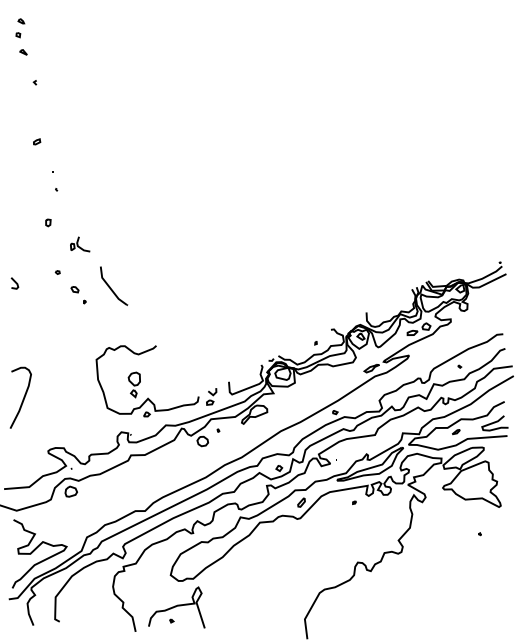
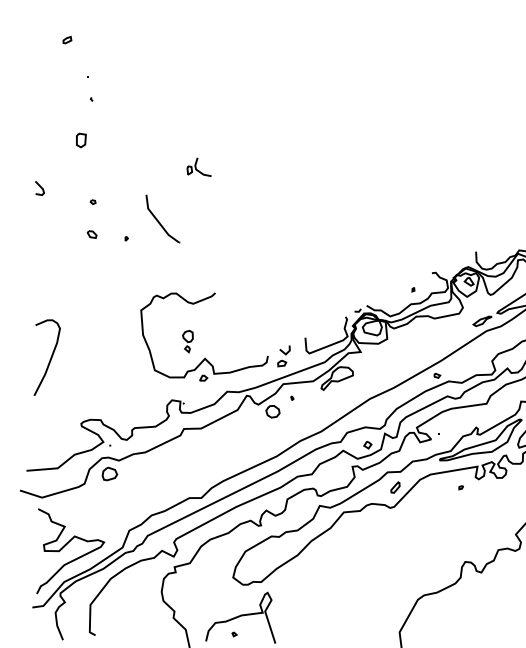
part: (48, 222) -> (81, 140), size x1.6
part: (80, 244) -> (199, 167), moved
line: (14, 282) -> (39, 187), moved
part: (74, 289) -> (91, 234), moved
part: (133, 384) -> (187, 341), size x0.7

